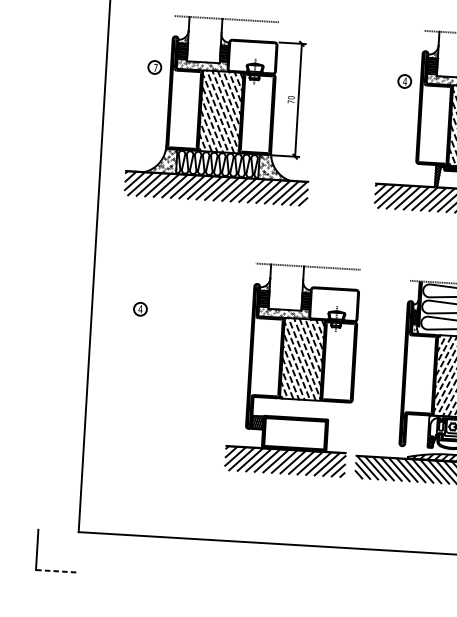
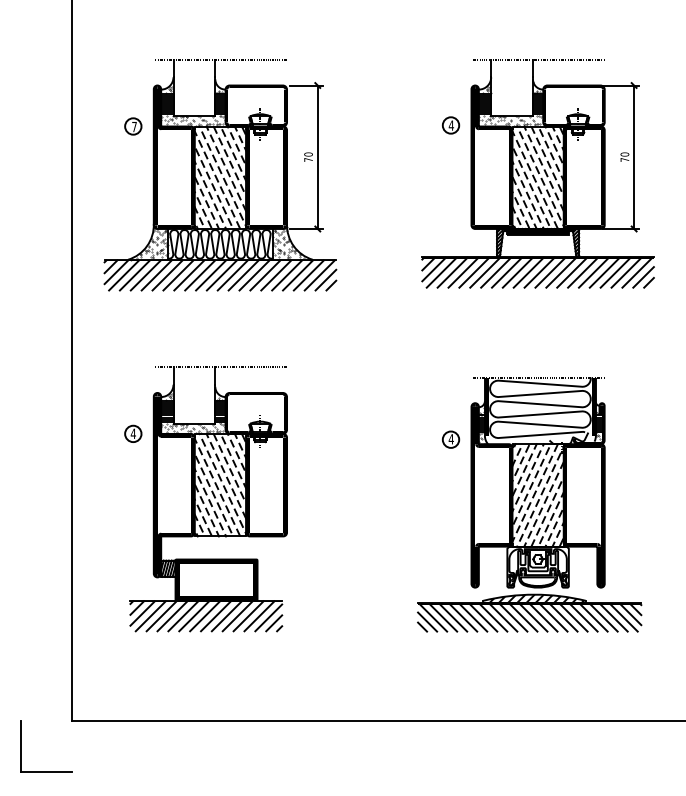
part: (389, 328) -> (450, 439), added
part: (292, 370) -> (208, 499), moved
line: (56, 571) -> (46, 772), dashed -> solid

